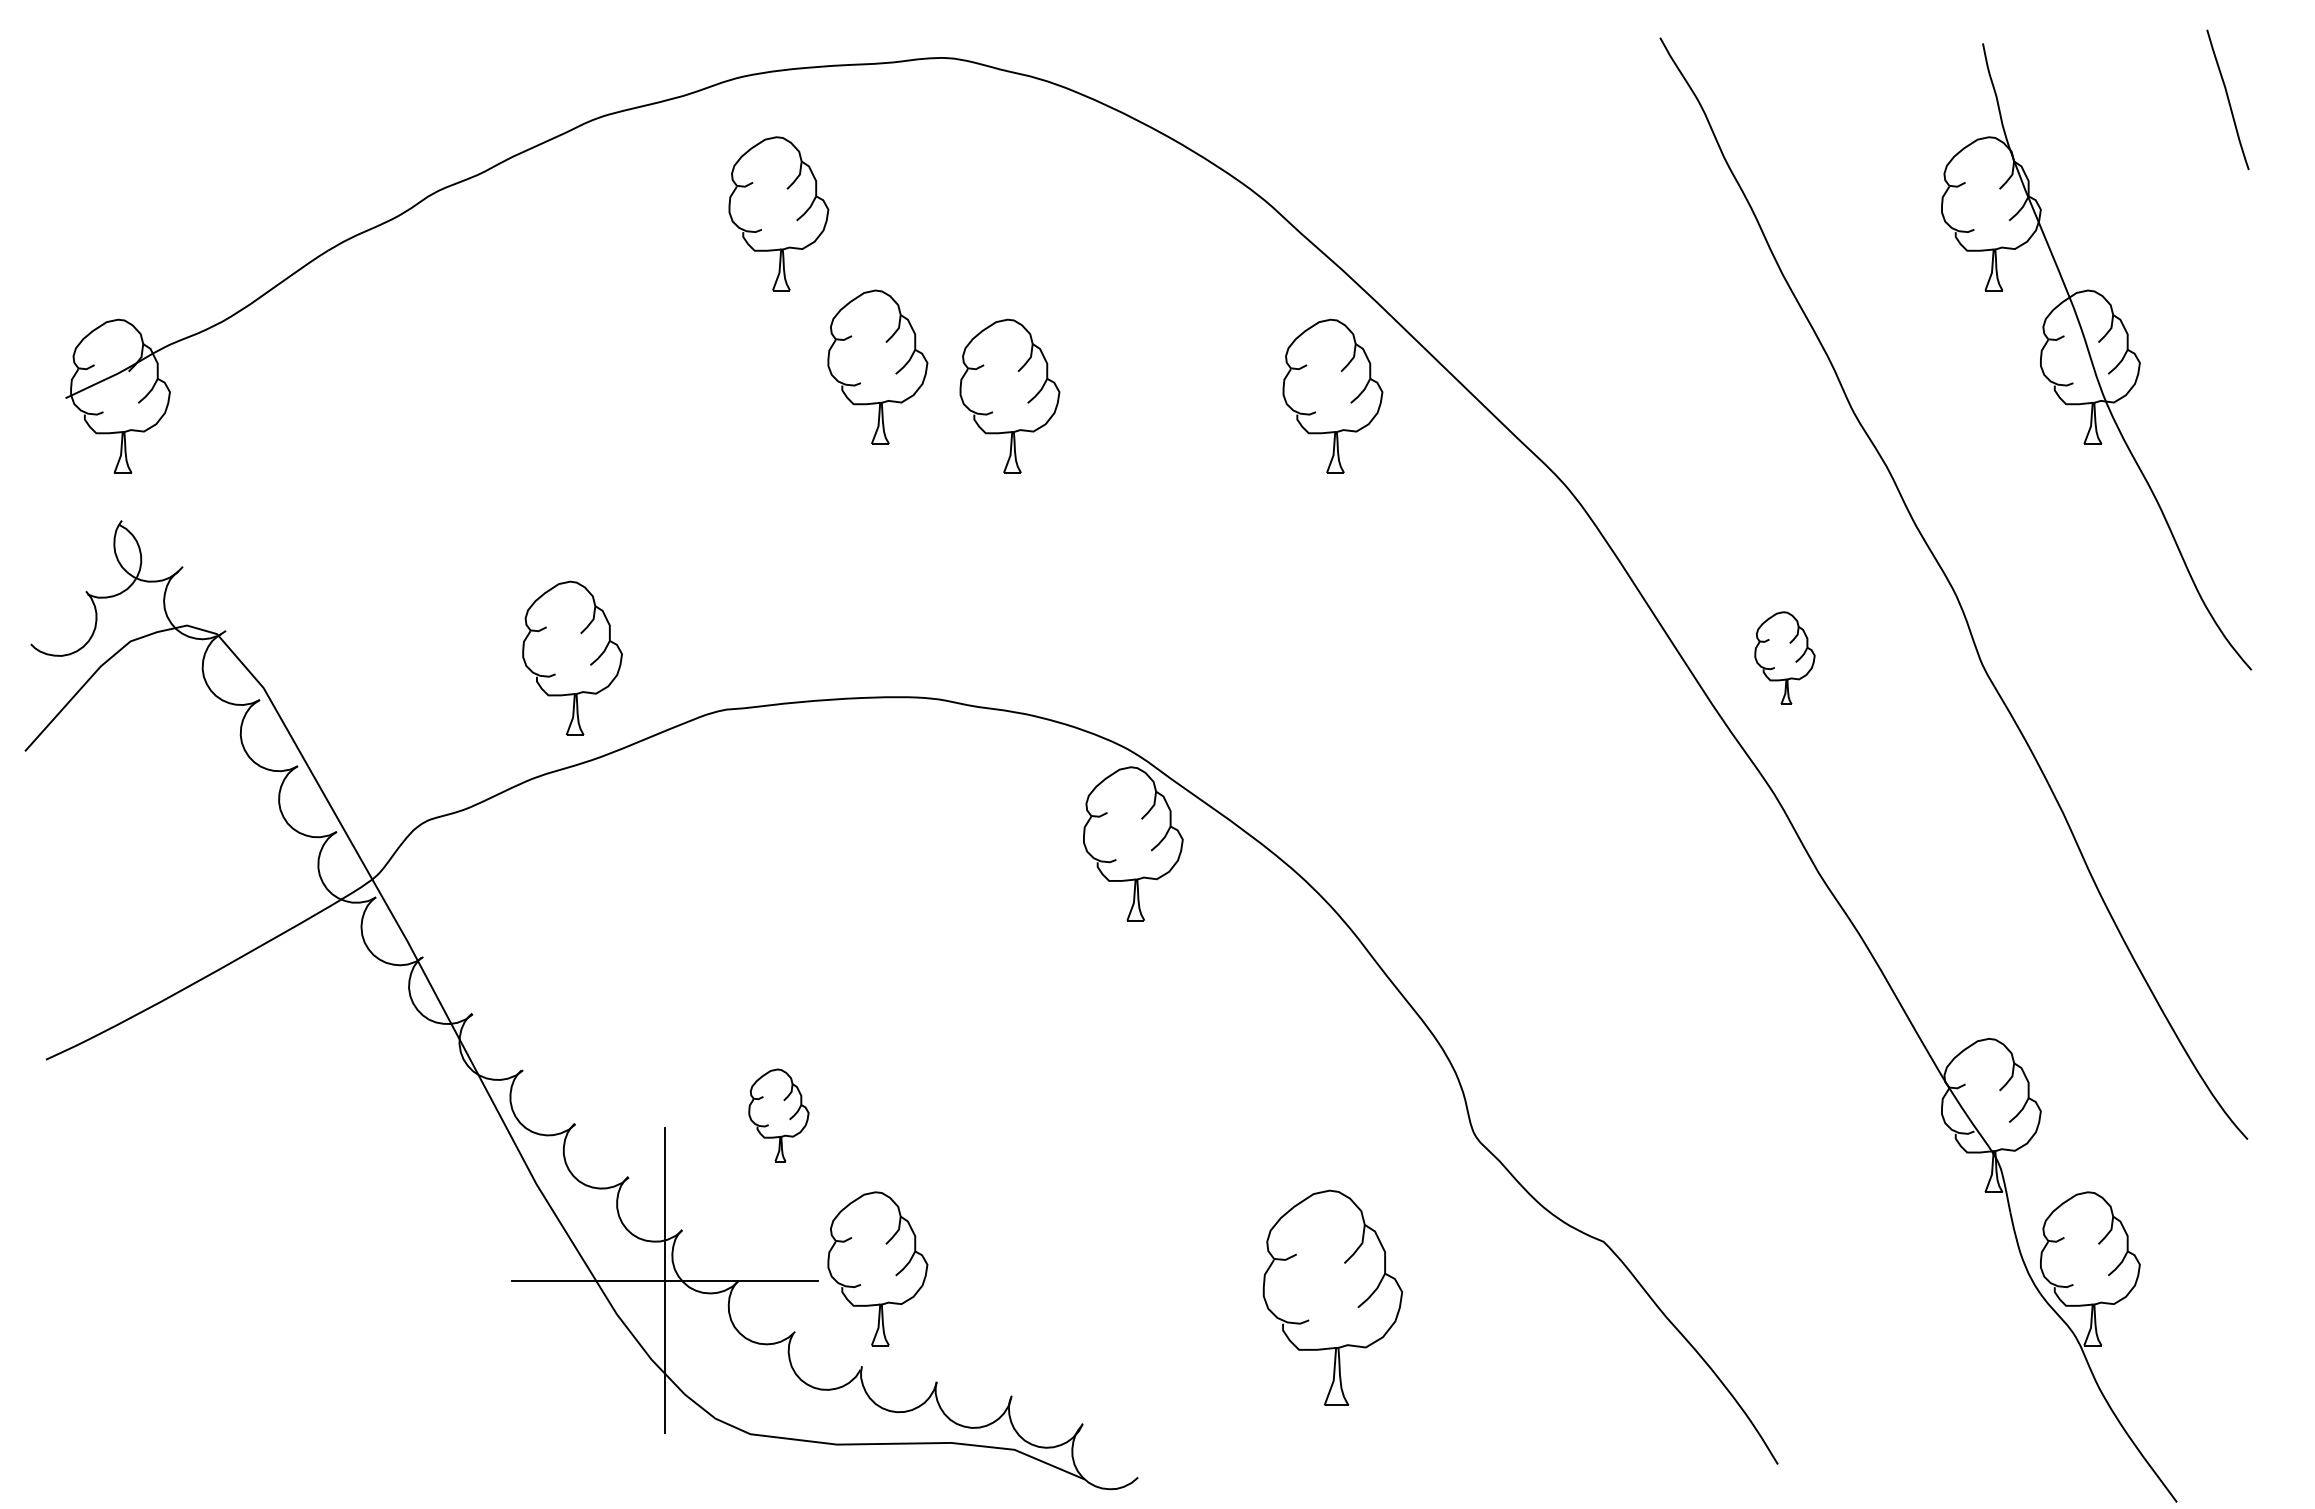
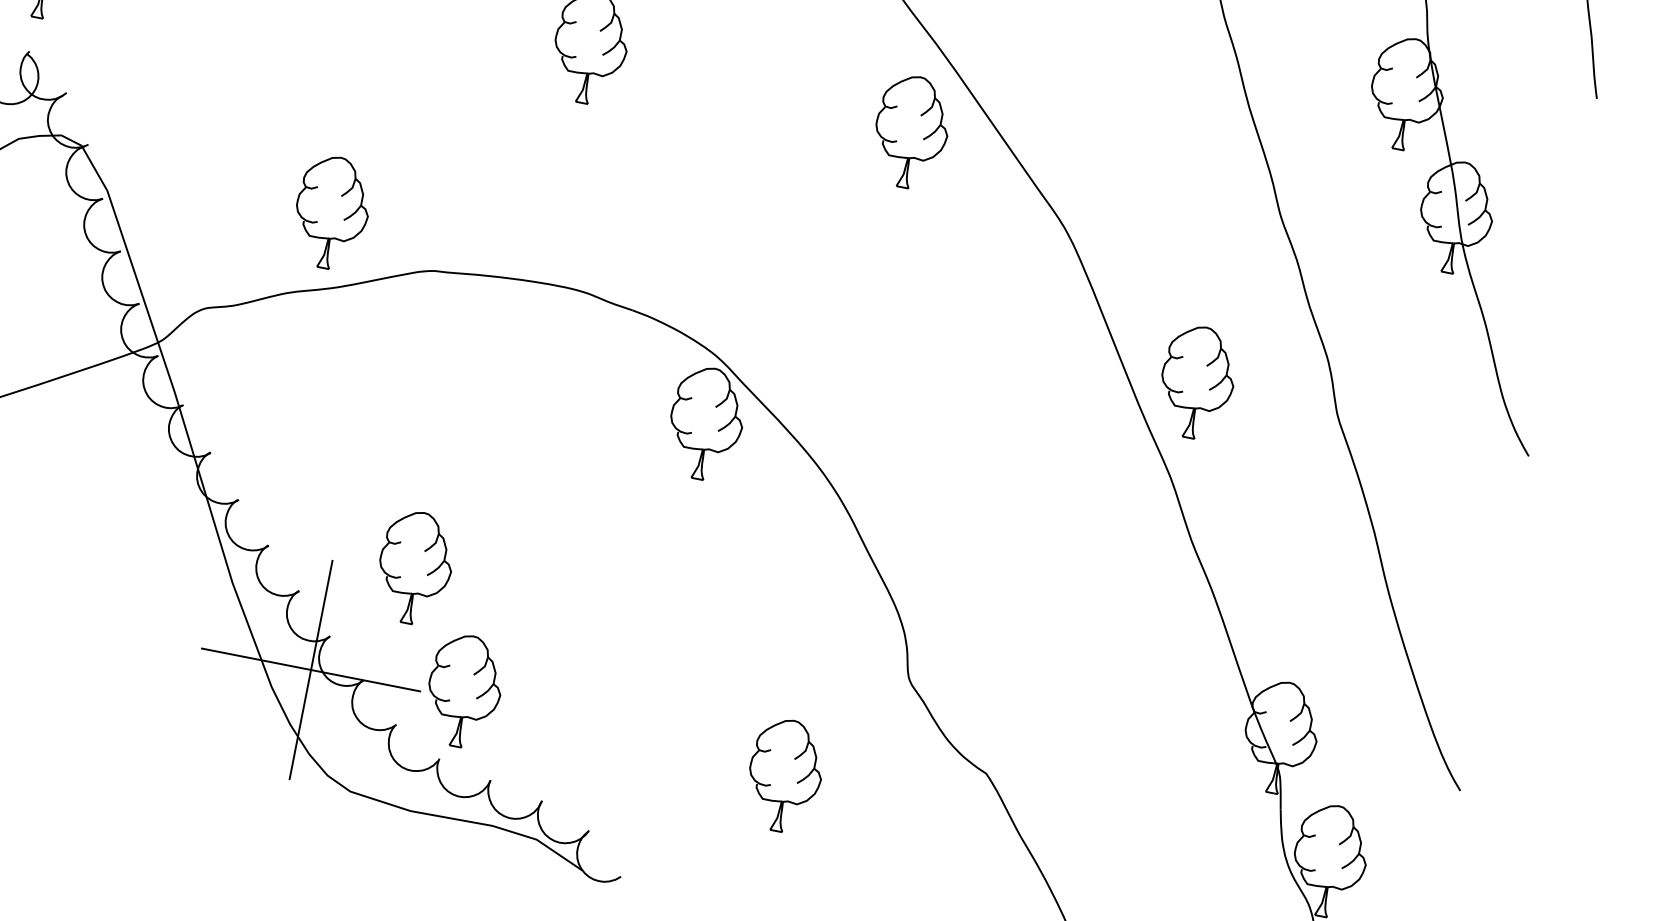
part: (1009, 395) -> (680, 86), removed
part: (1784, 657) -> (1197, 381), size x1.67
part: (778, 1115) -> (414, 567), size x1.67
part: (1332, 1297) -> (784, 775), size x0.71

